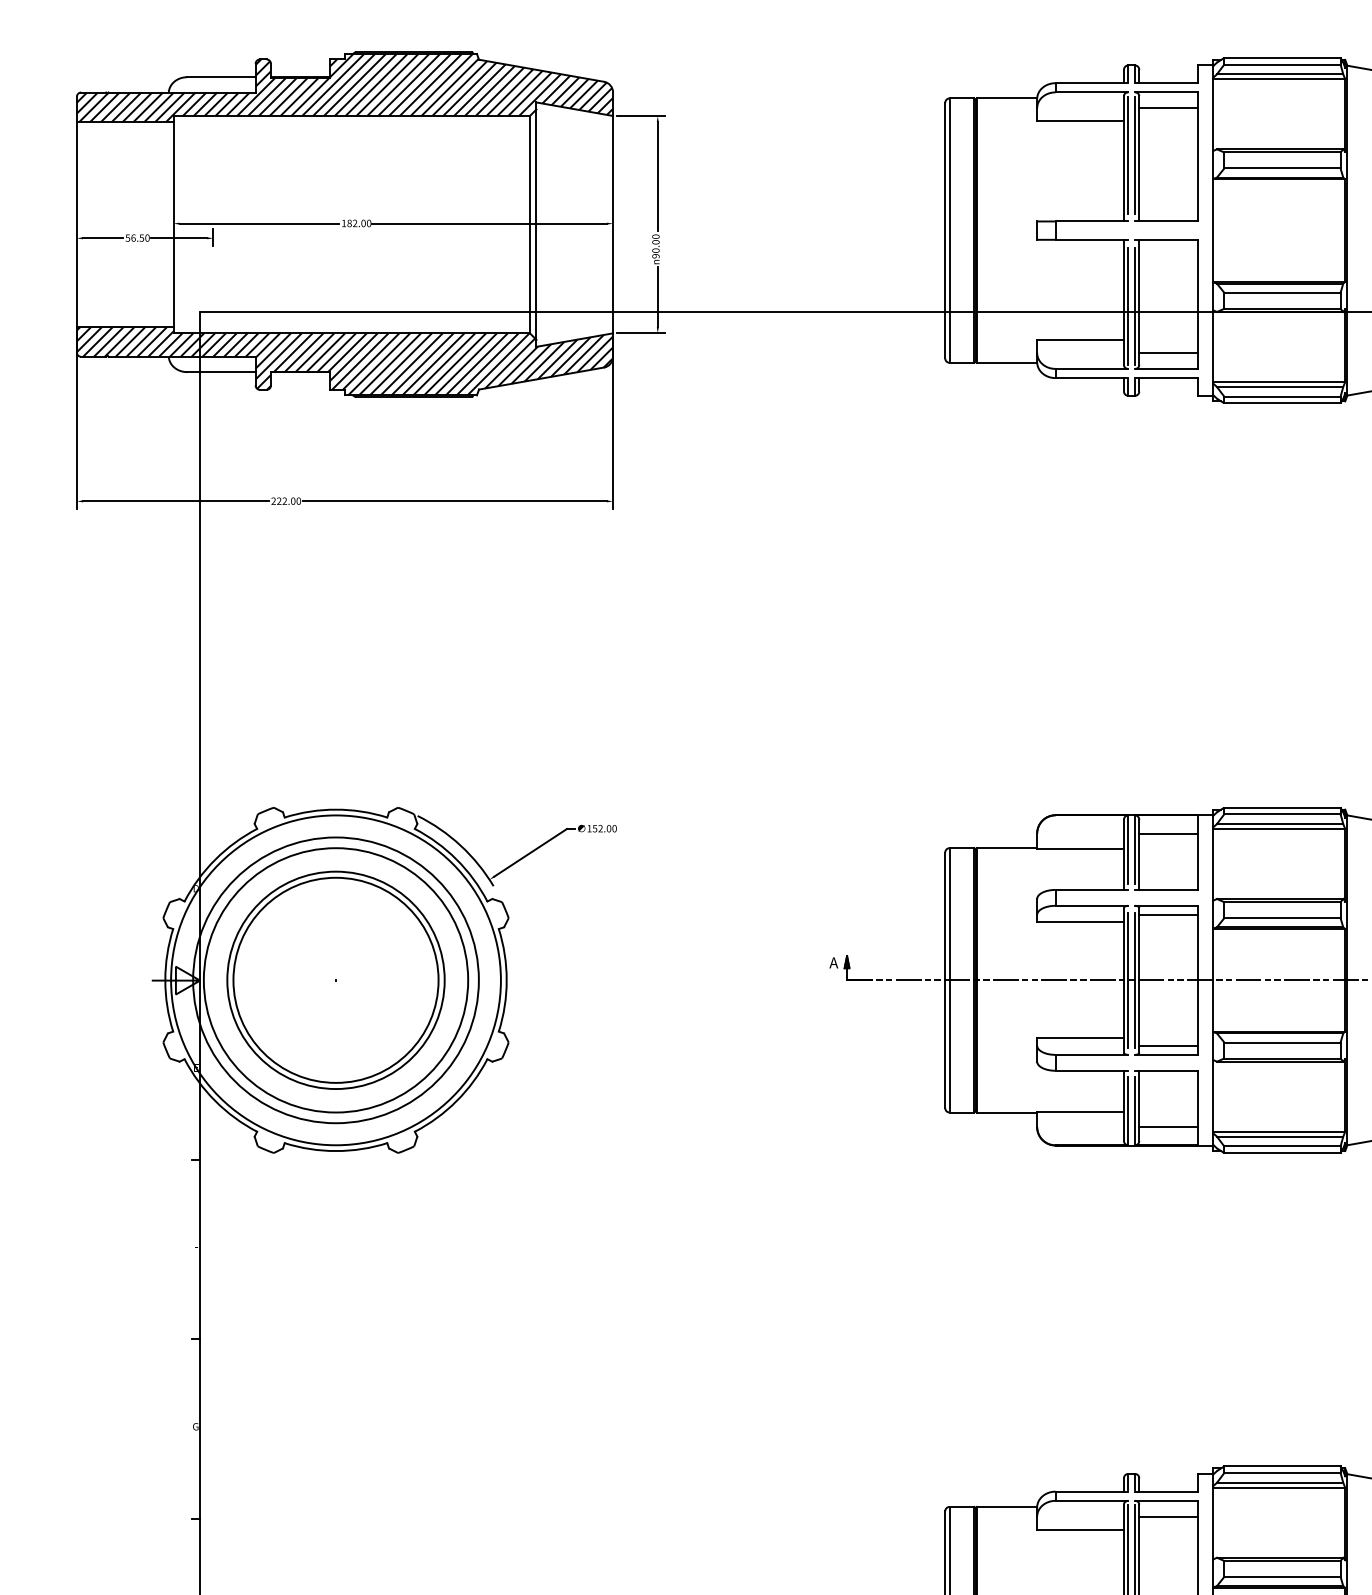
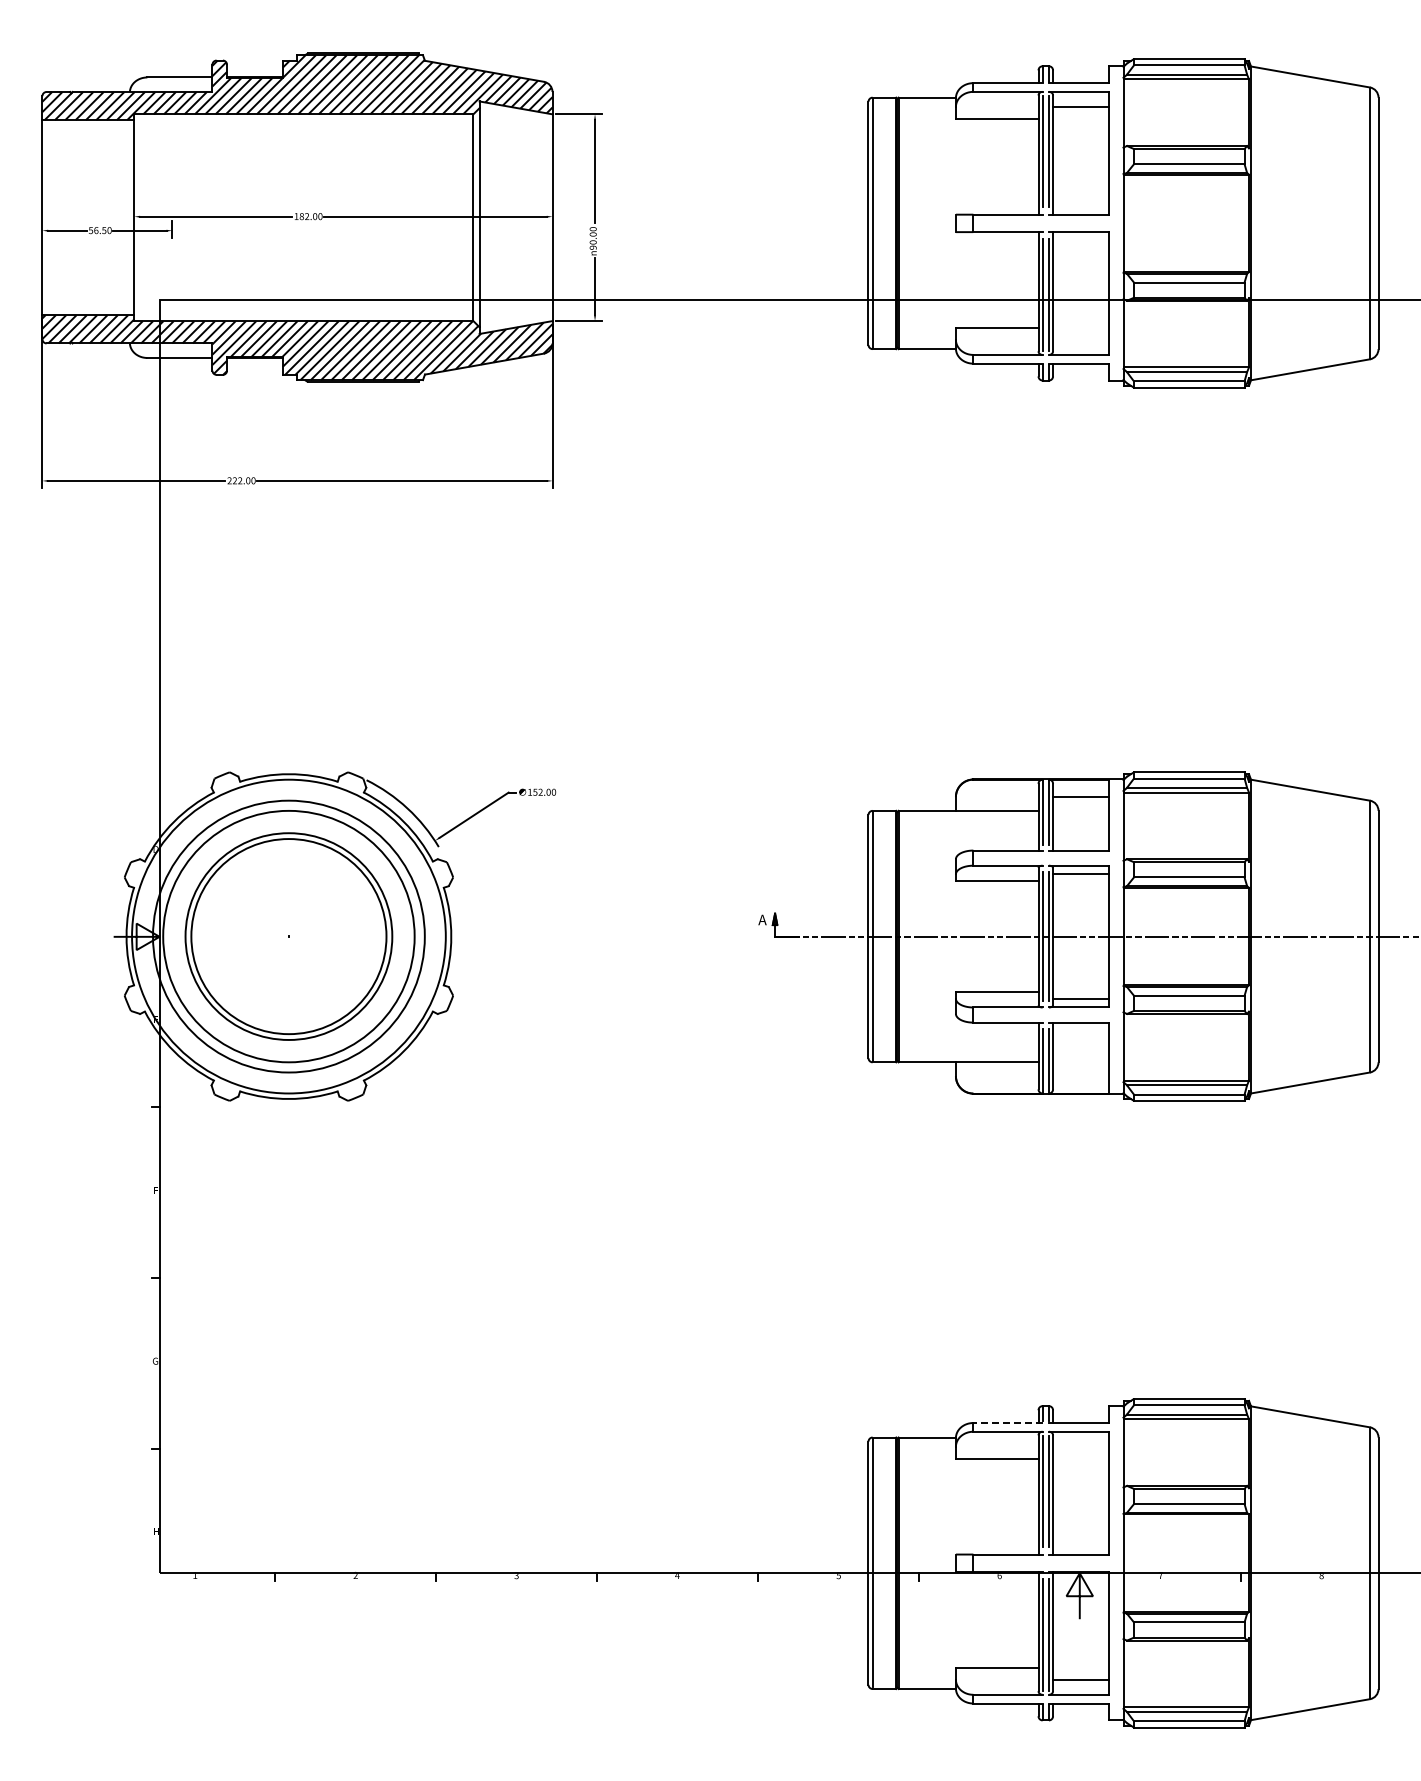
line: (1168, 352) -> (1080, 339), removed
line: (1168, 1127) -> (1080, 1076), removed
line: (1092, 1492) -> (1008, 1423), solid -> dashed
line: (1168, 1516) -> (1080, 1446), removed

